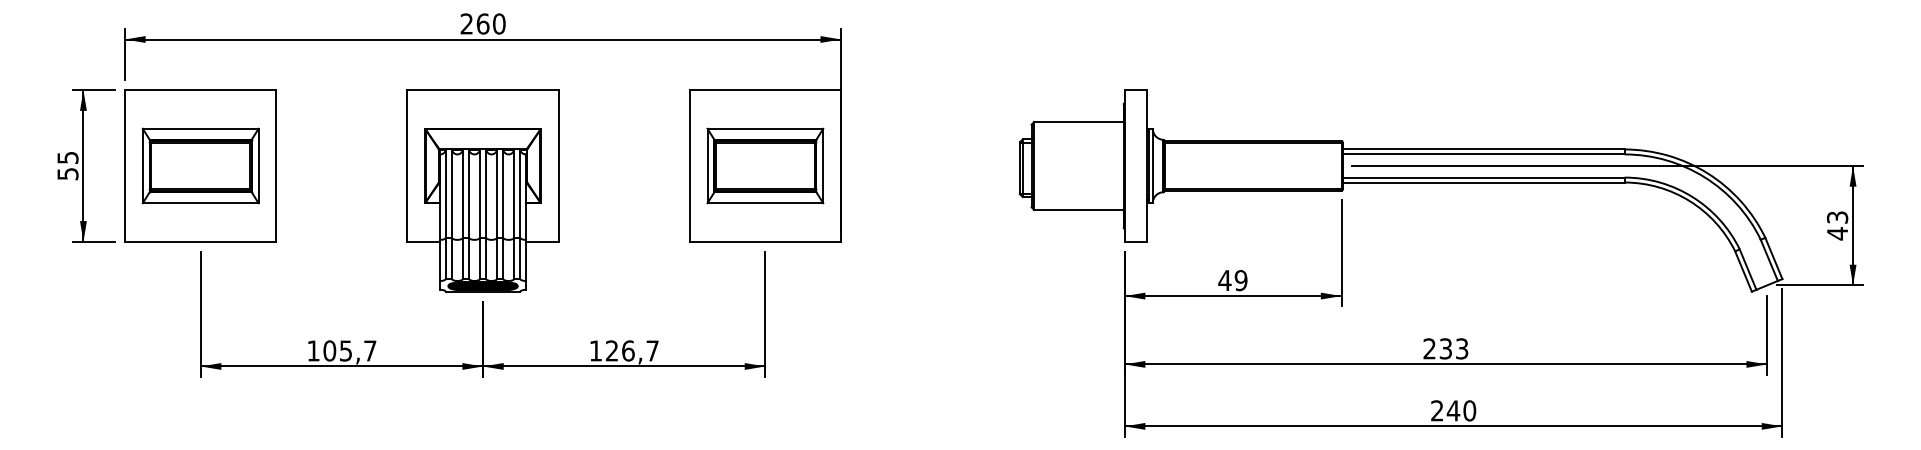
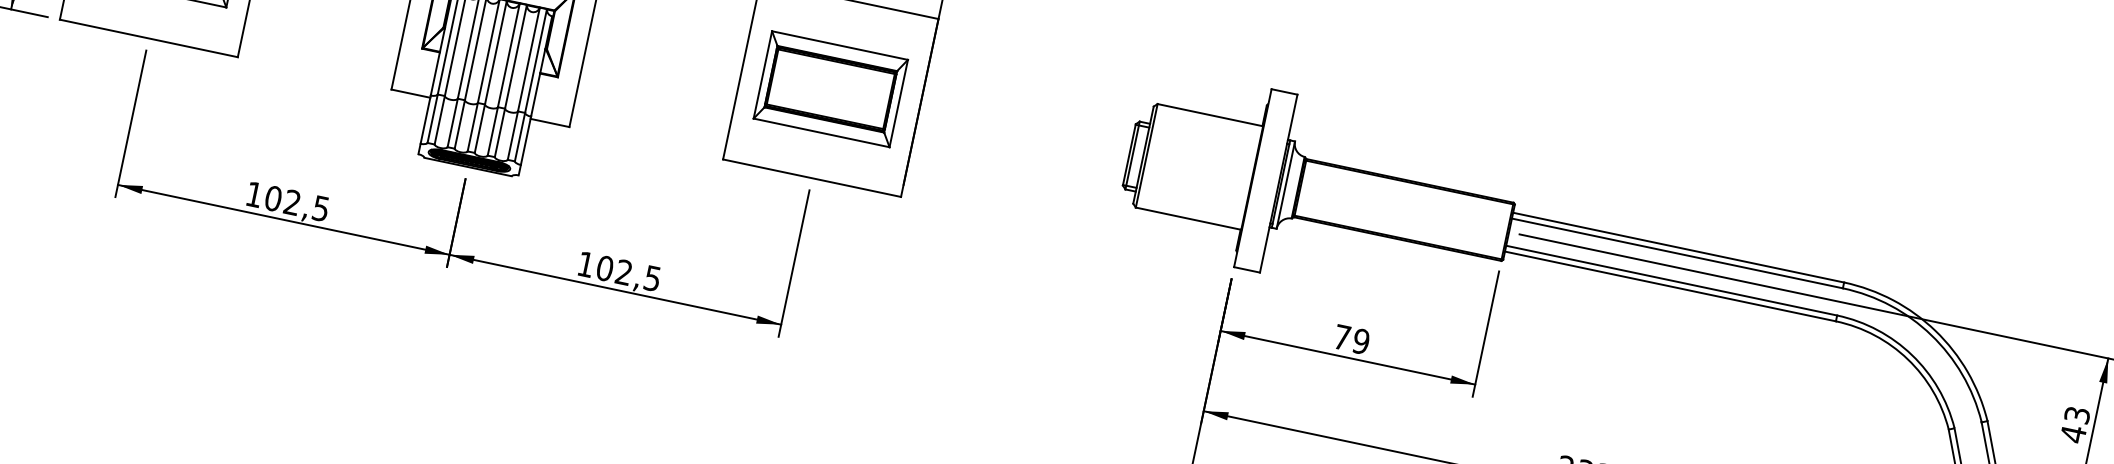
text: (1224, 280) -> (1341, 337), 49 -> 79
text: (357, 350) -> (306, 204), 105,7 -> 102,5
text: (631, 350) -> (627, 272), 126,7 -> 102,5

